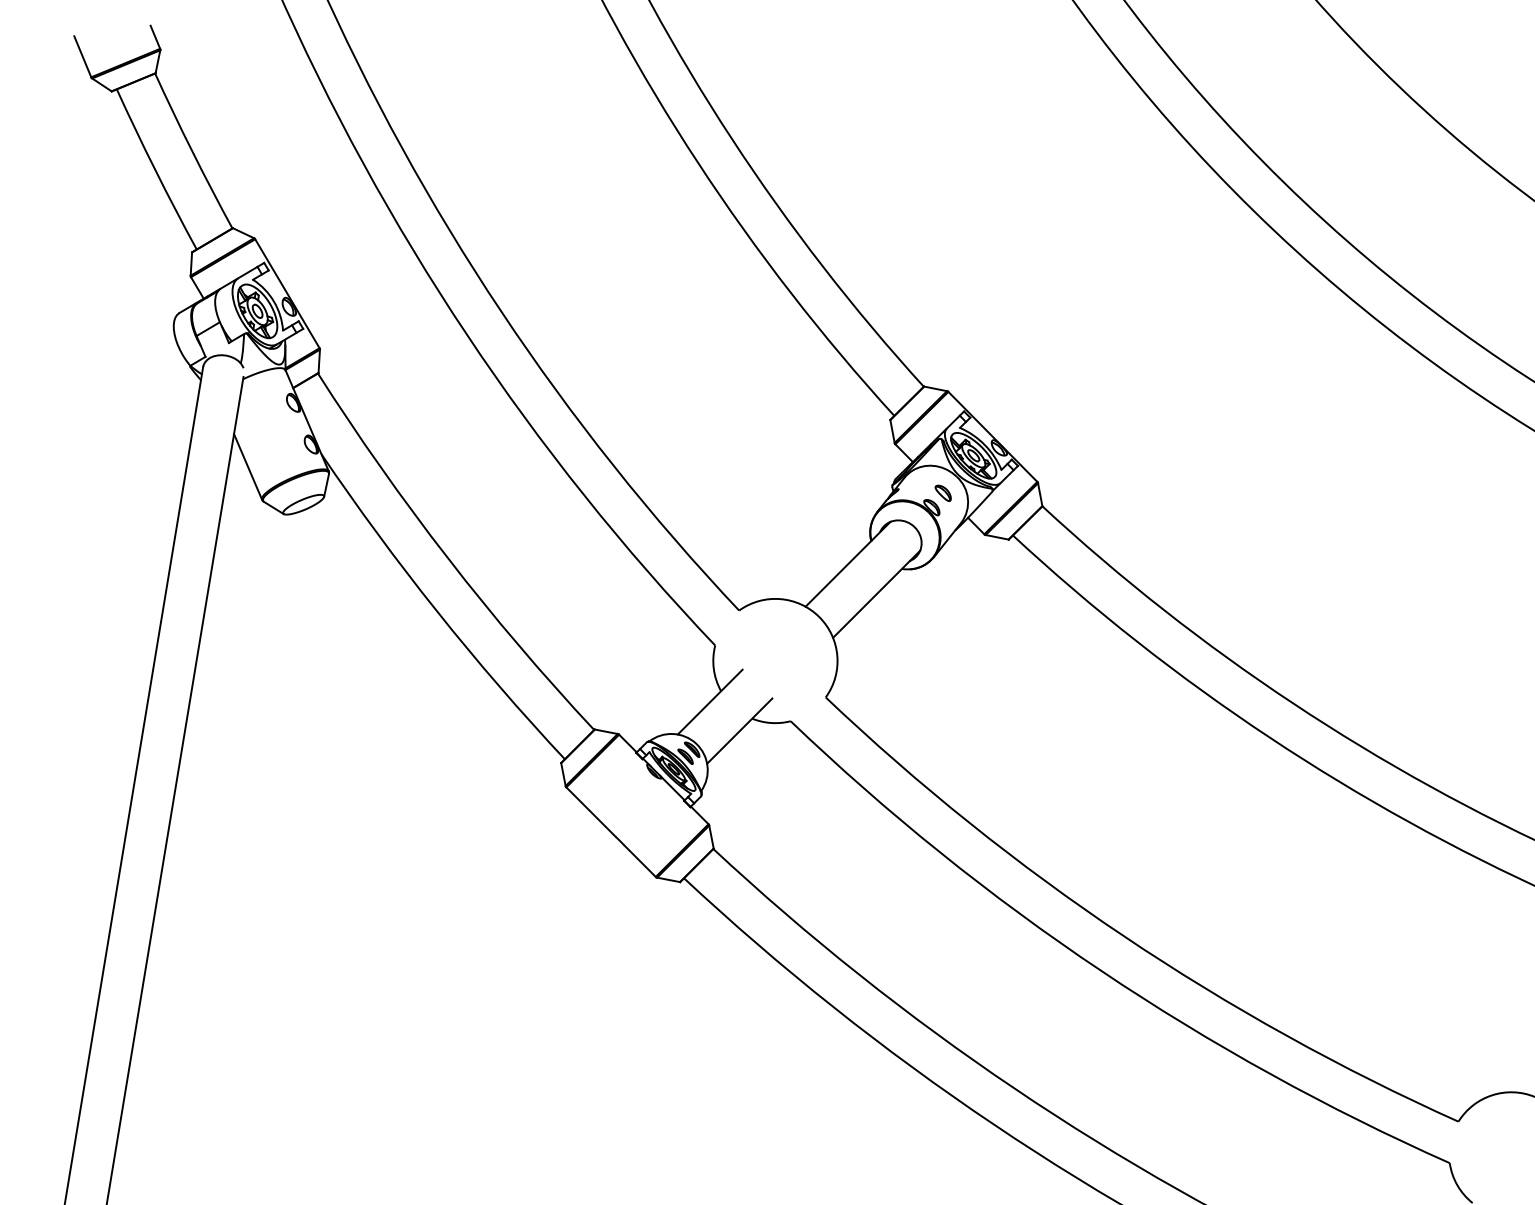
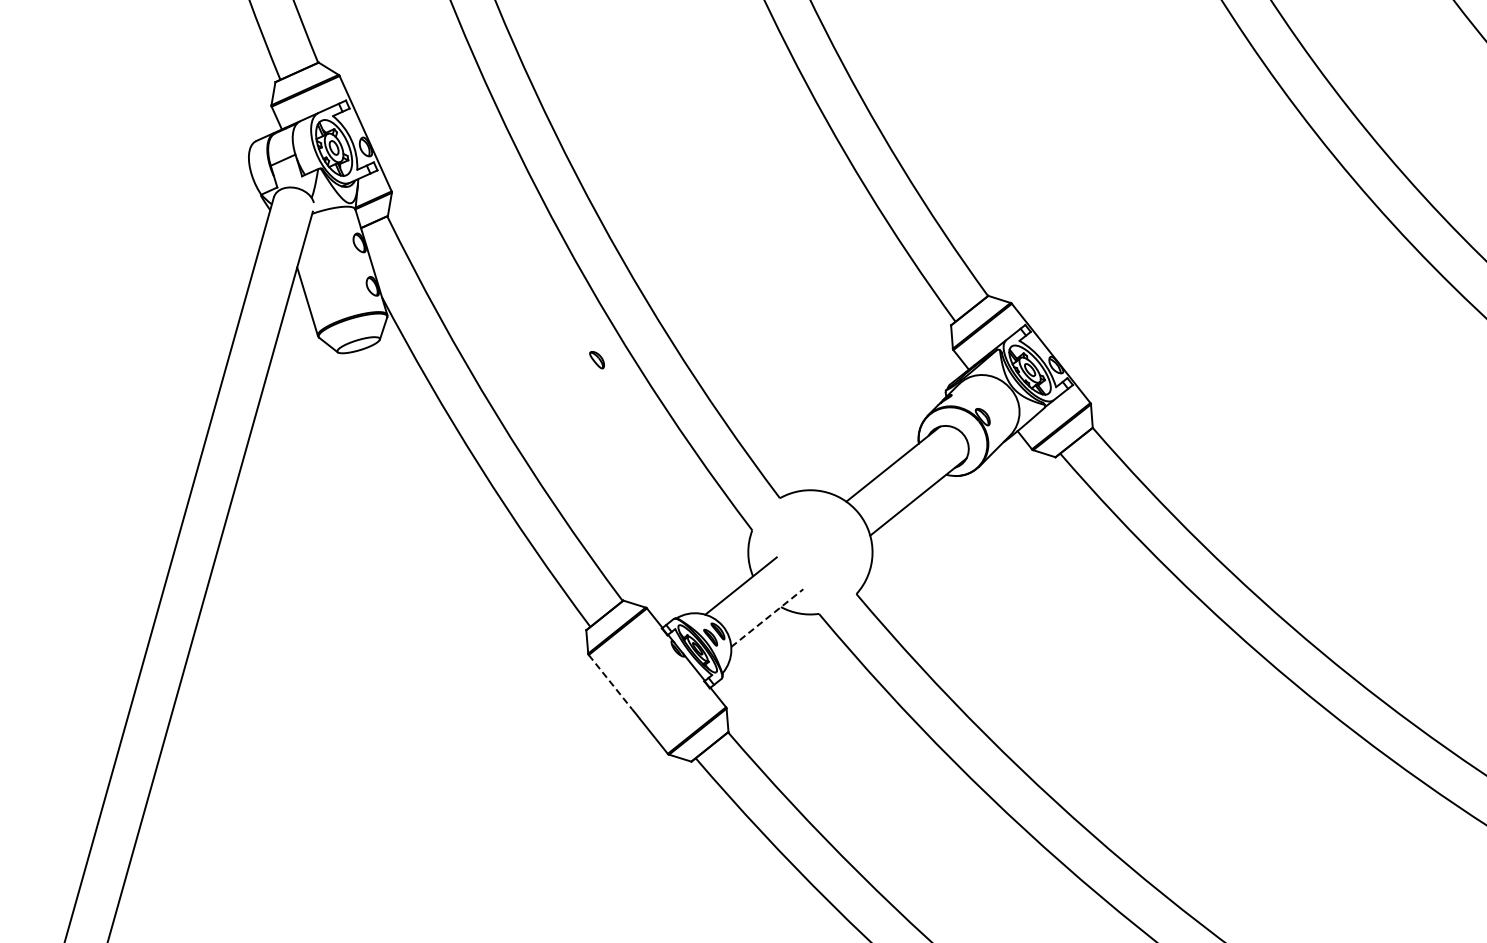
part: (942, 492) -> (596, 359), moved
line: (740, 730) -> (768, 617), solid -> dashed
line: (590, 811) -> (610, 681), solid -> dashed

